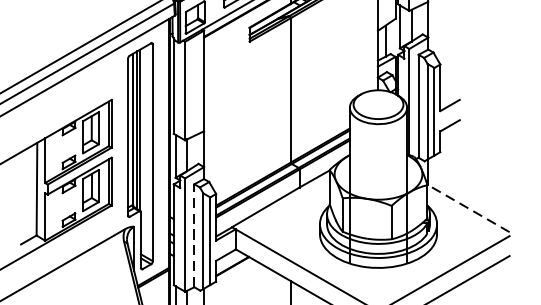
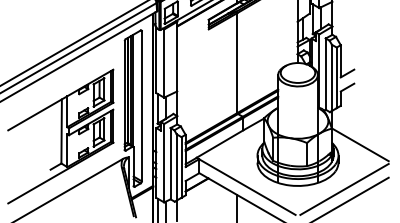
line: (468, 208) -> (360, 144), dashed -> solid
line: (194, 235) -> (170, 163), dashed -> solid

